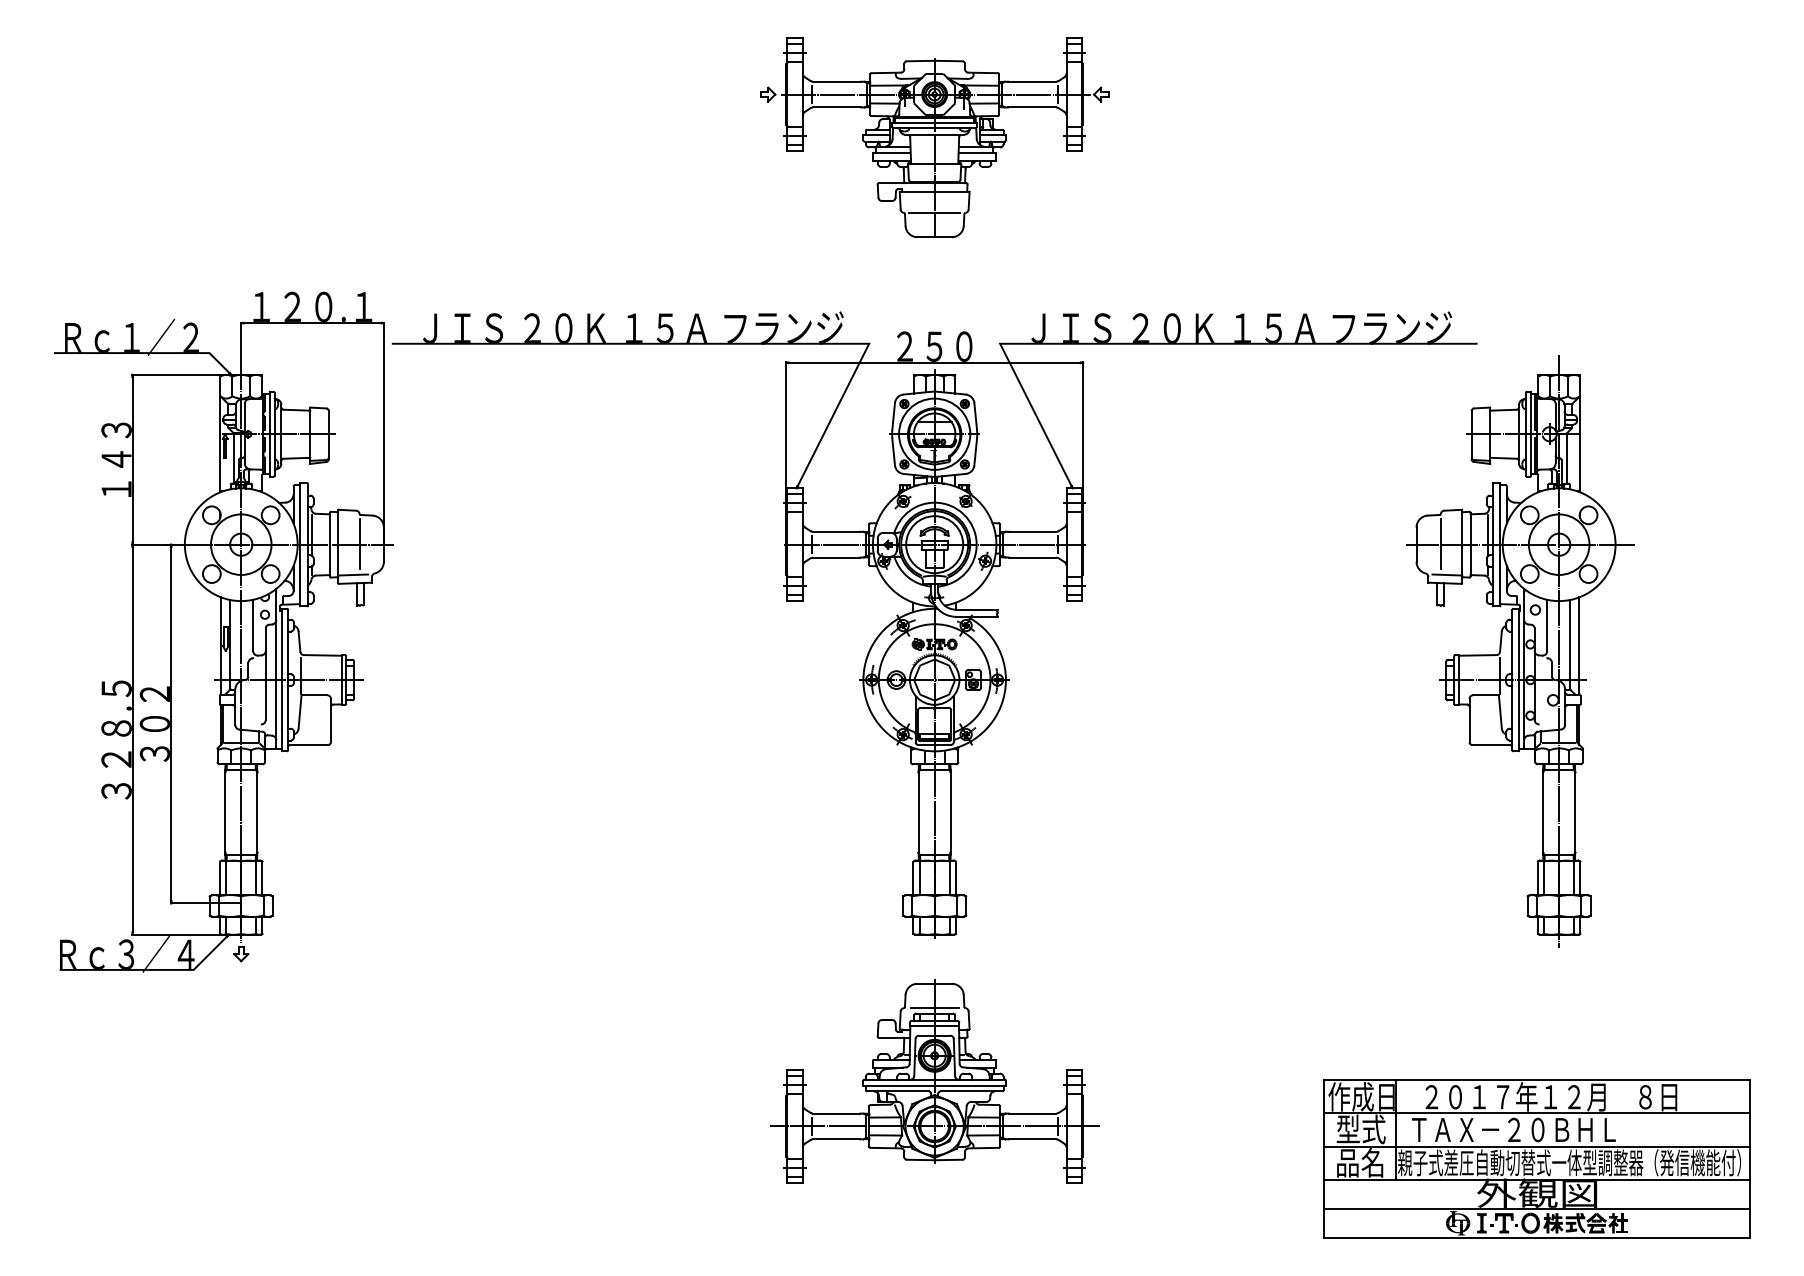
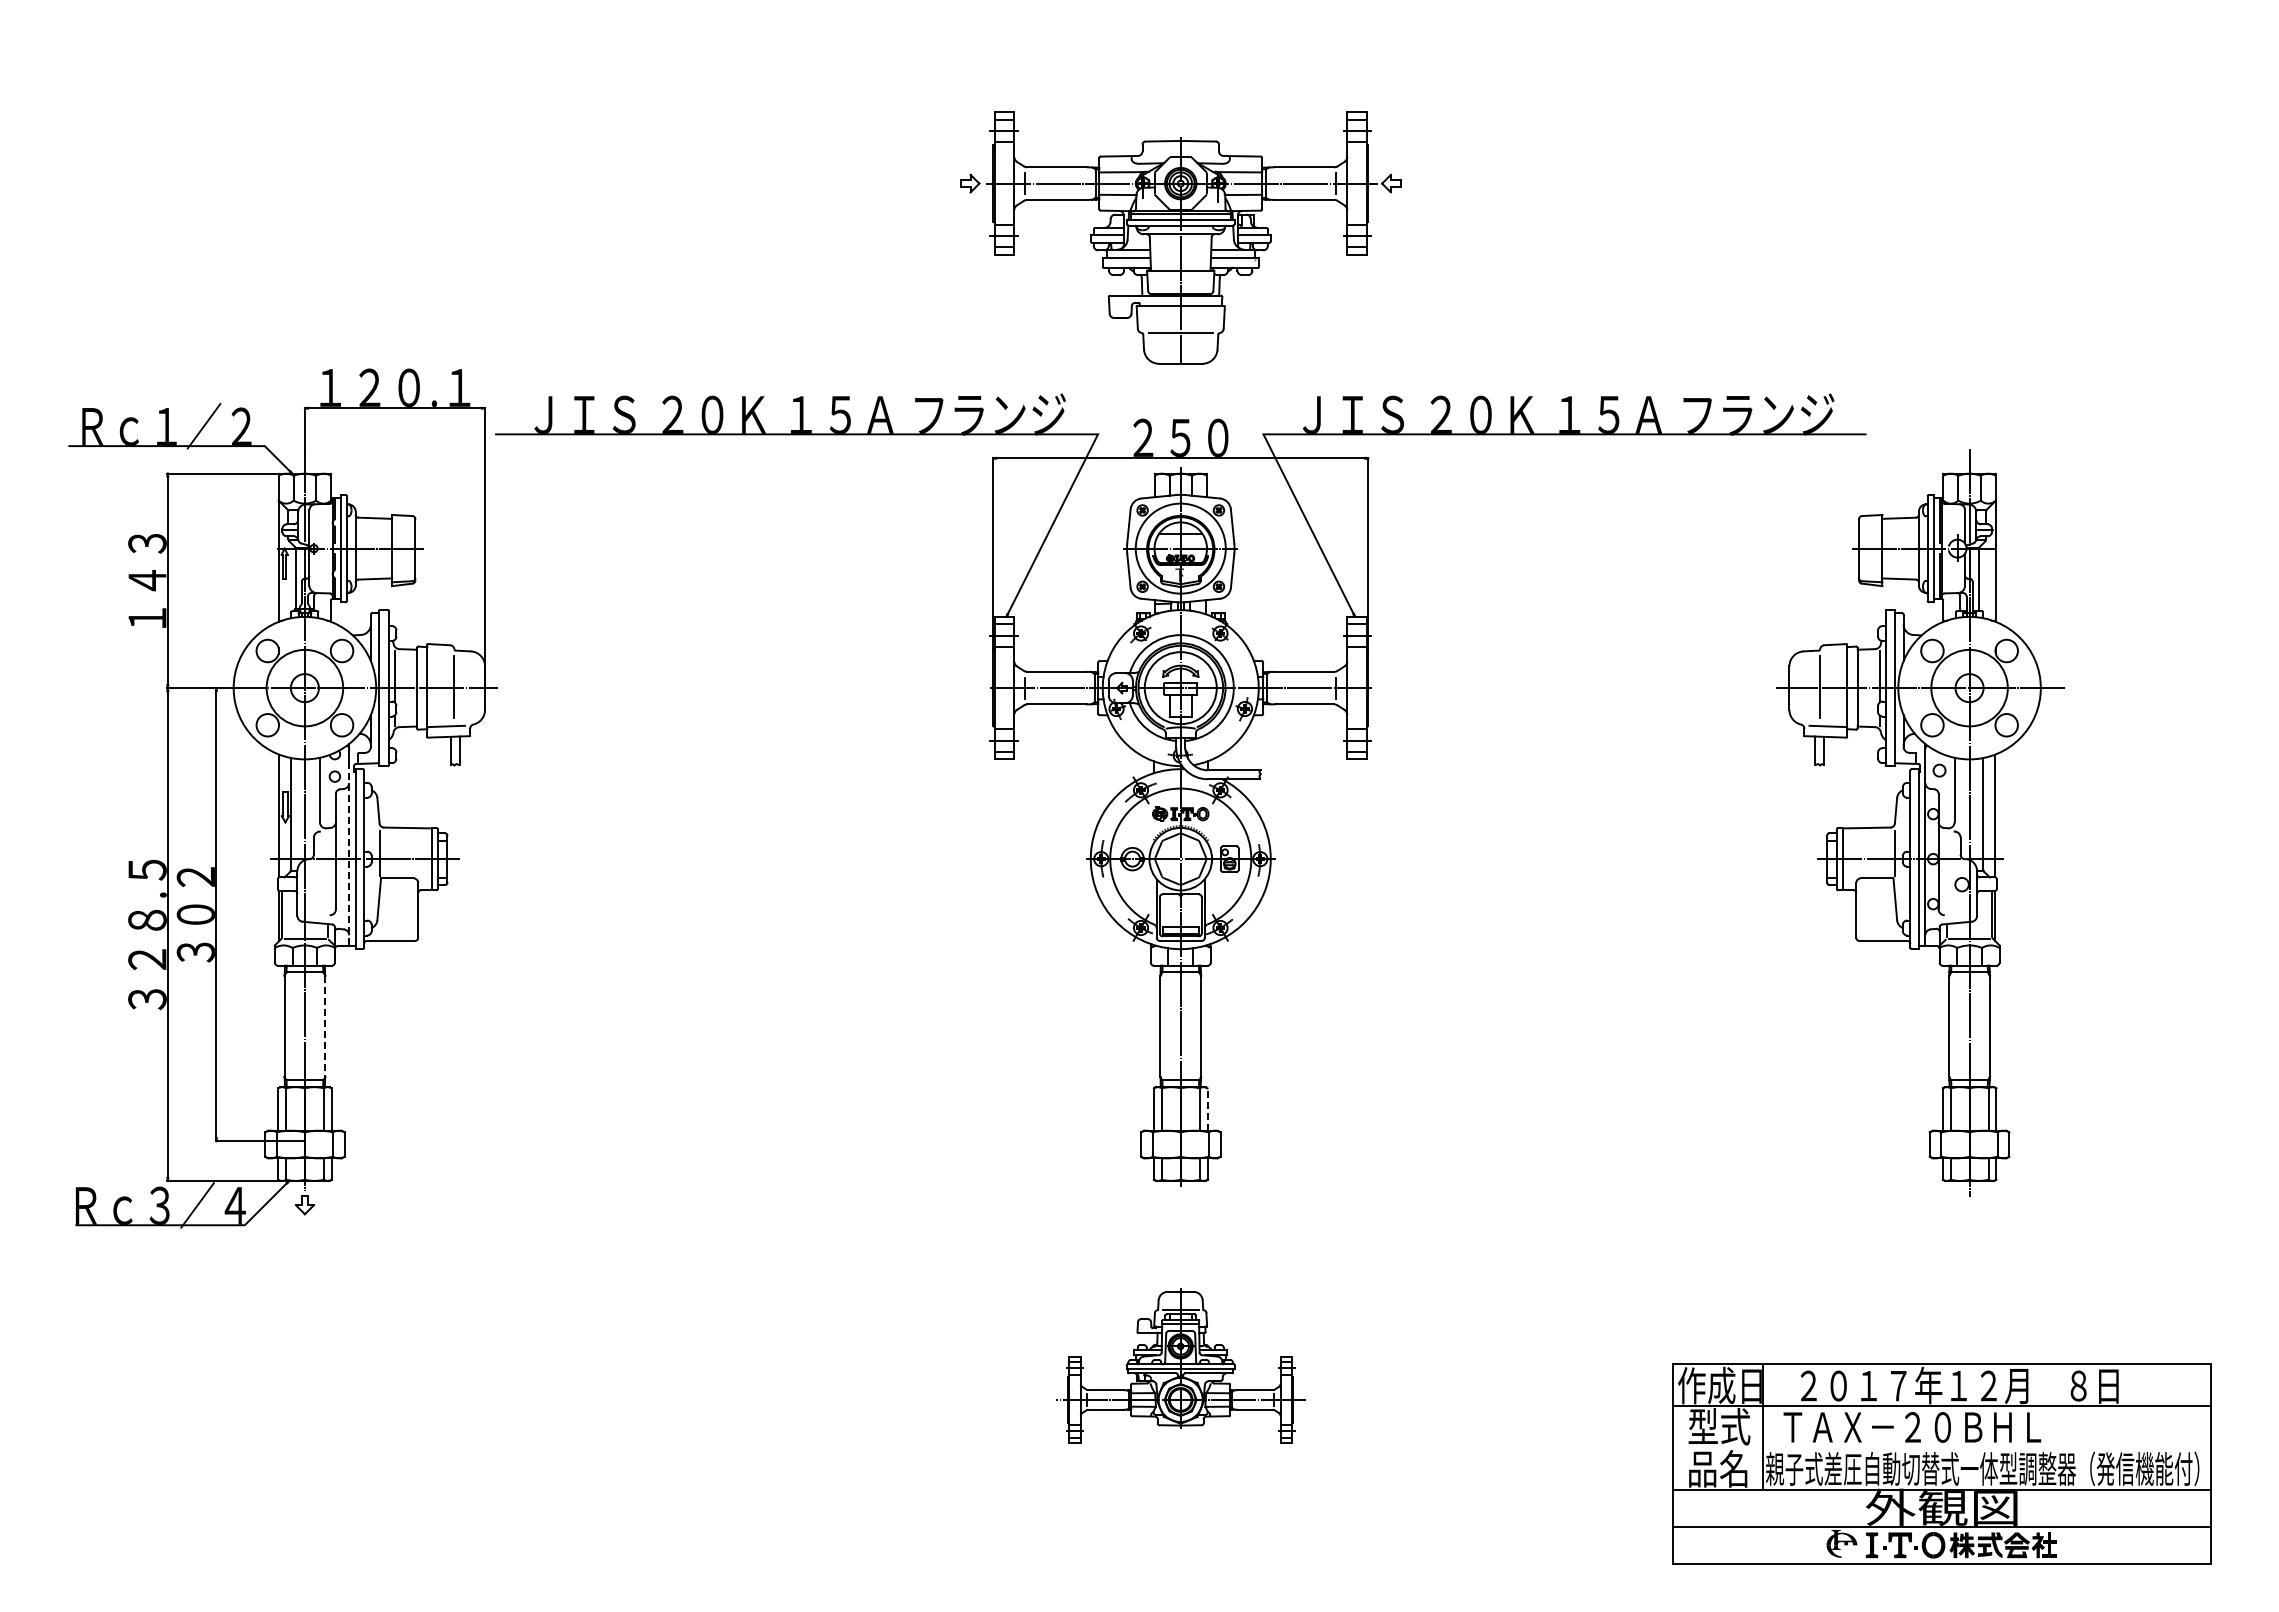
part: (934, 137) -> (1180, 237), moved
line: (276, 677) -> (349, 855), solid -> dashed
line: (257, 812) -> (325, 1026), solid -> dashed
line: (955, 878) -> (1207, 1109), solid -> dashed
part: (934, 1080) -> (1180, 1365), size x0.6
line: (1536, 1146) -> (1941, 1448), removed
fill: (1464, 1229) -> (1849, 1552), removed

